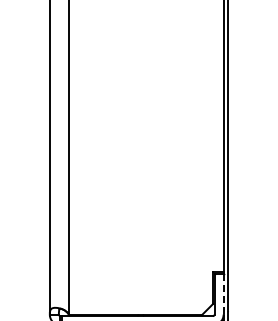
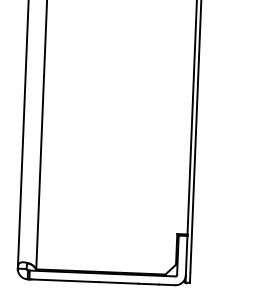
line: (223, 294) -> (186, 255), dashed -> solid

